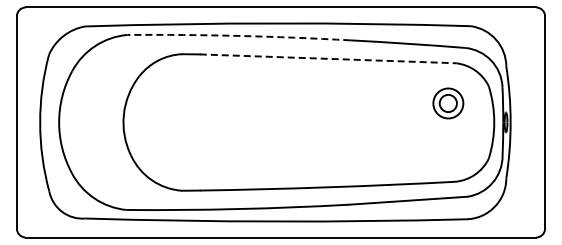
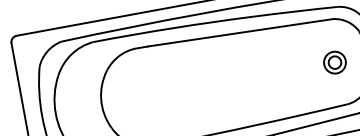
arc: (238, 35) -> (173, 27), dashed -> solid
line: (328, 58) -> (240, 32), dashed -> solid
part: (448, 103) -> (335, 62), moved

